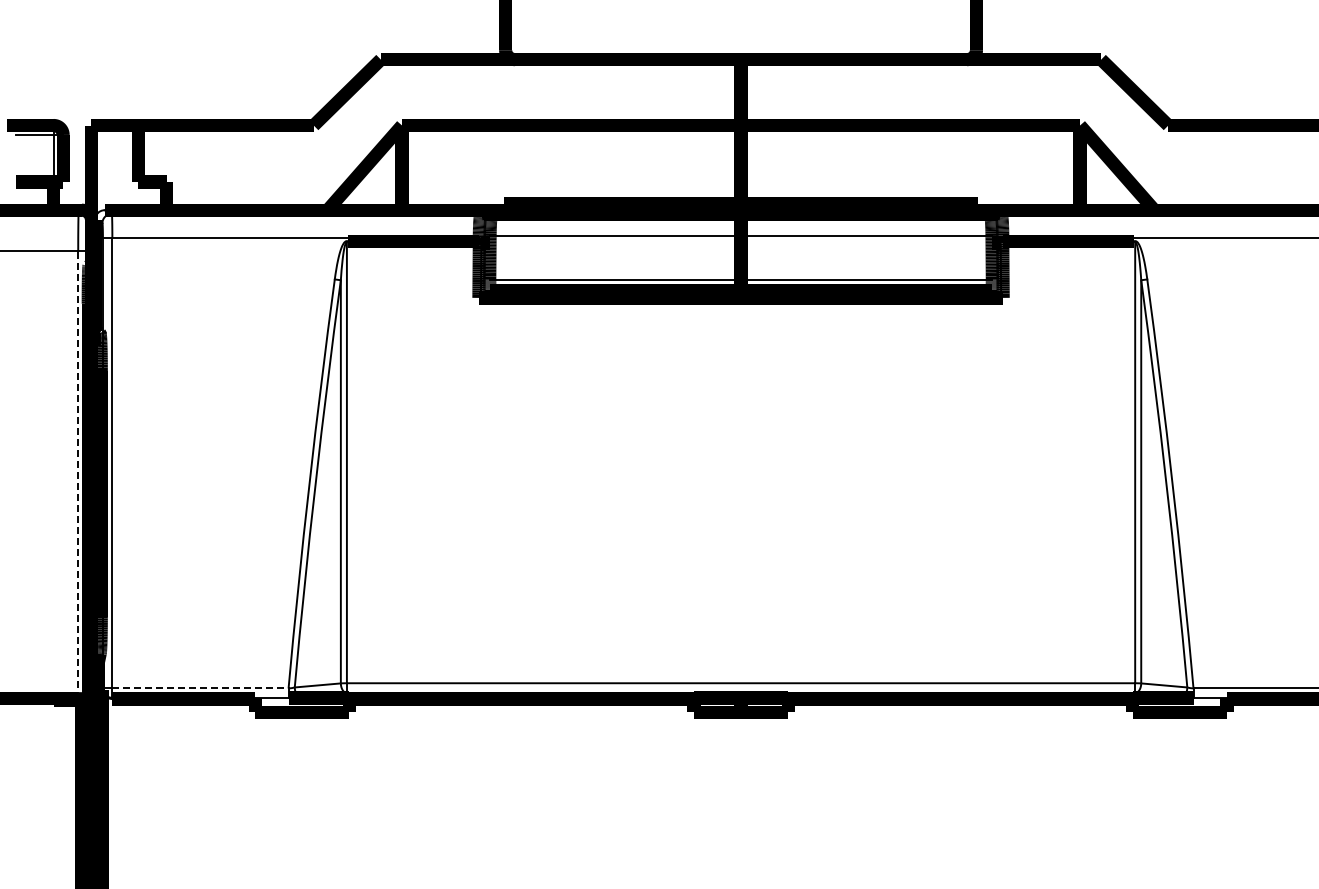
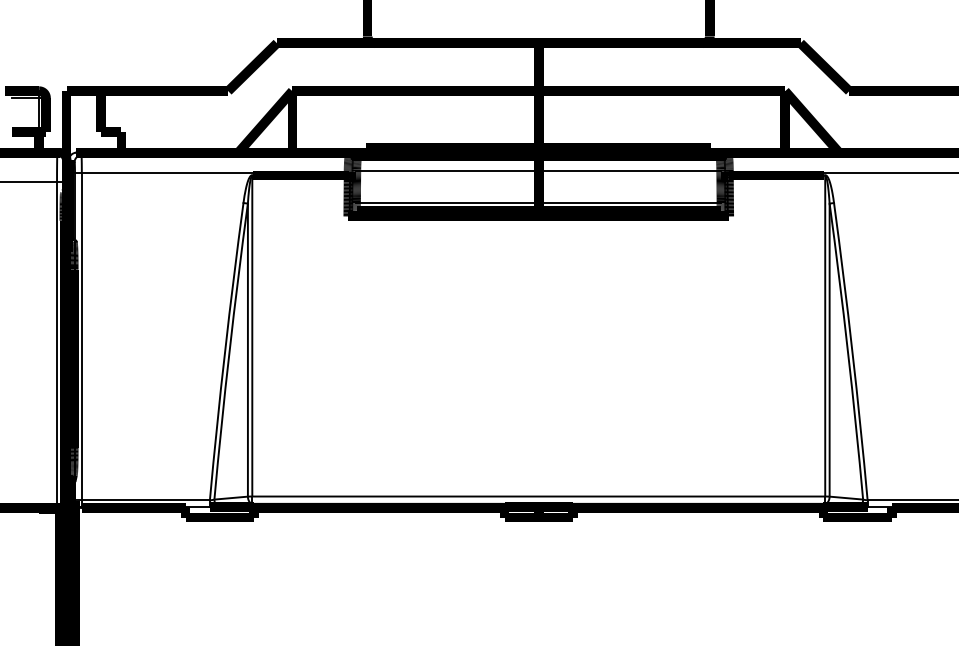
line: (78, 474) -> (57, 344), dashed -> solid
line: (200, 688) -> (145, 500), dashed -> solid

